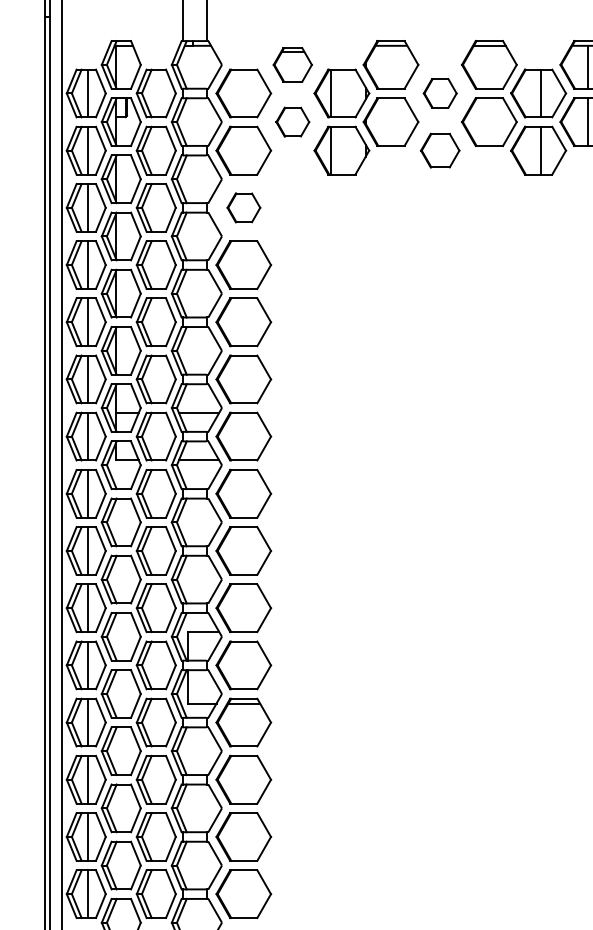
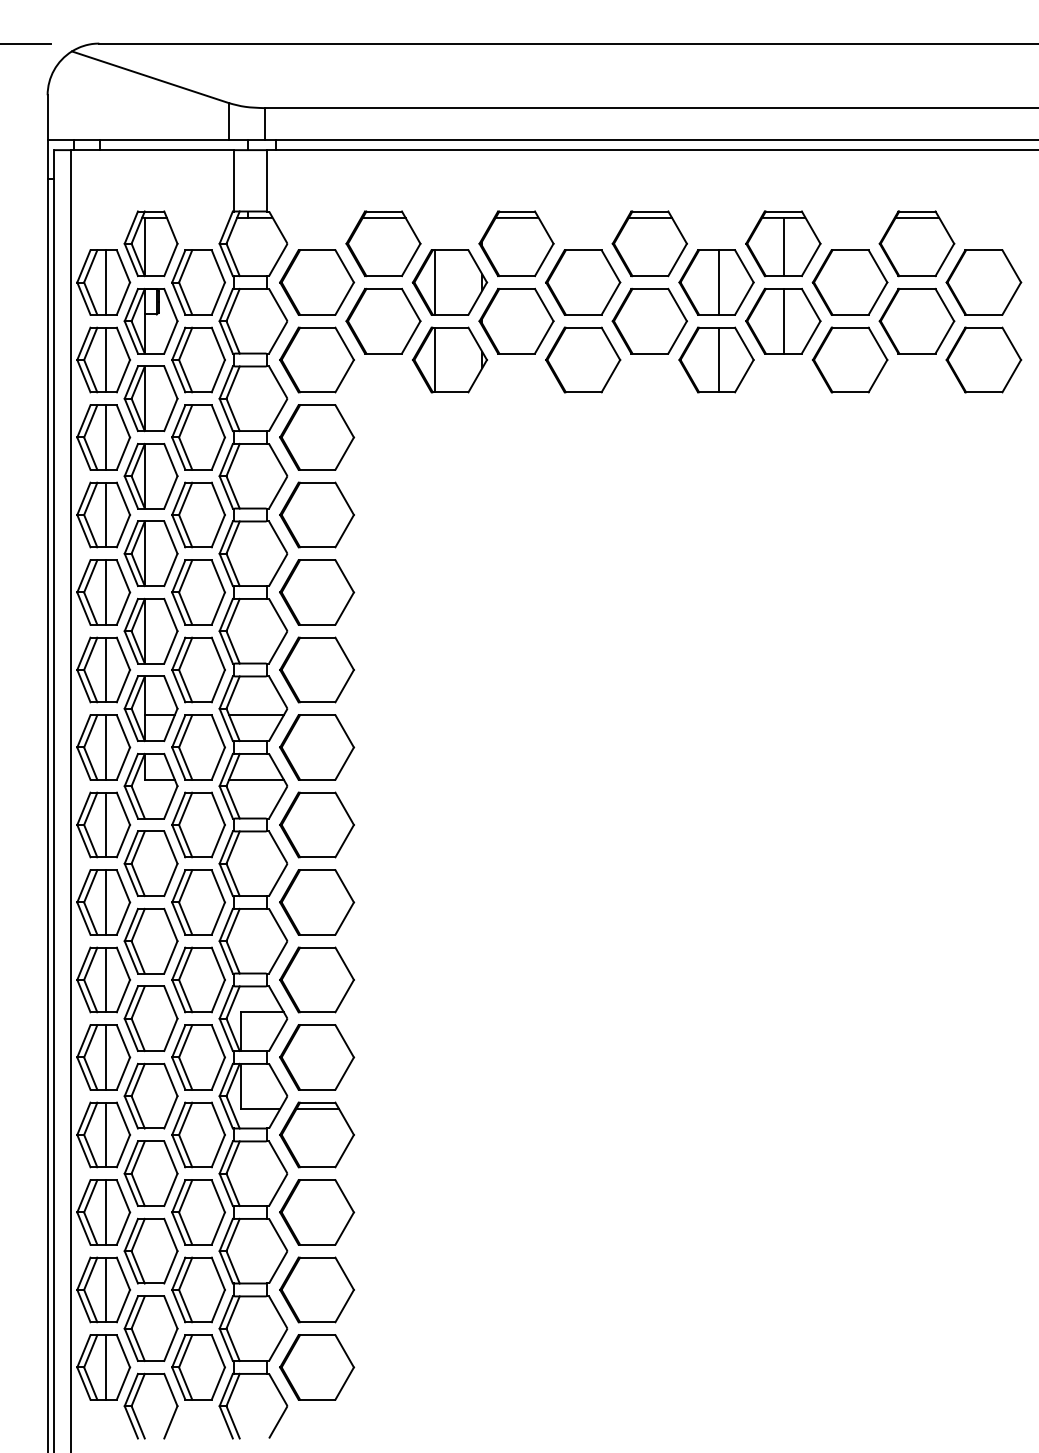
part: (292, 64) -> (383, 243), size x1.43
part: (440, 93) -> (583, 282), size x1.67
part: (292, 122) -> (383, 321), size x1.67
part: (440, 150) -> (583, 359), size x1.43
part: (244, 207) -> (317, 437), size x1.67

